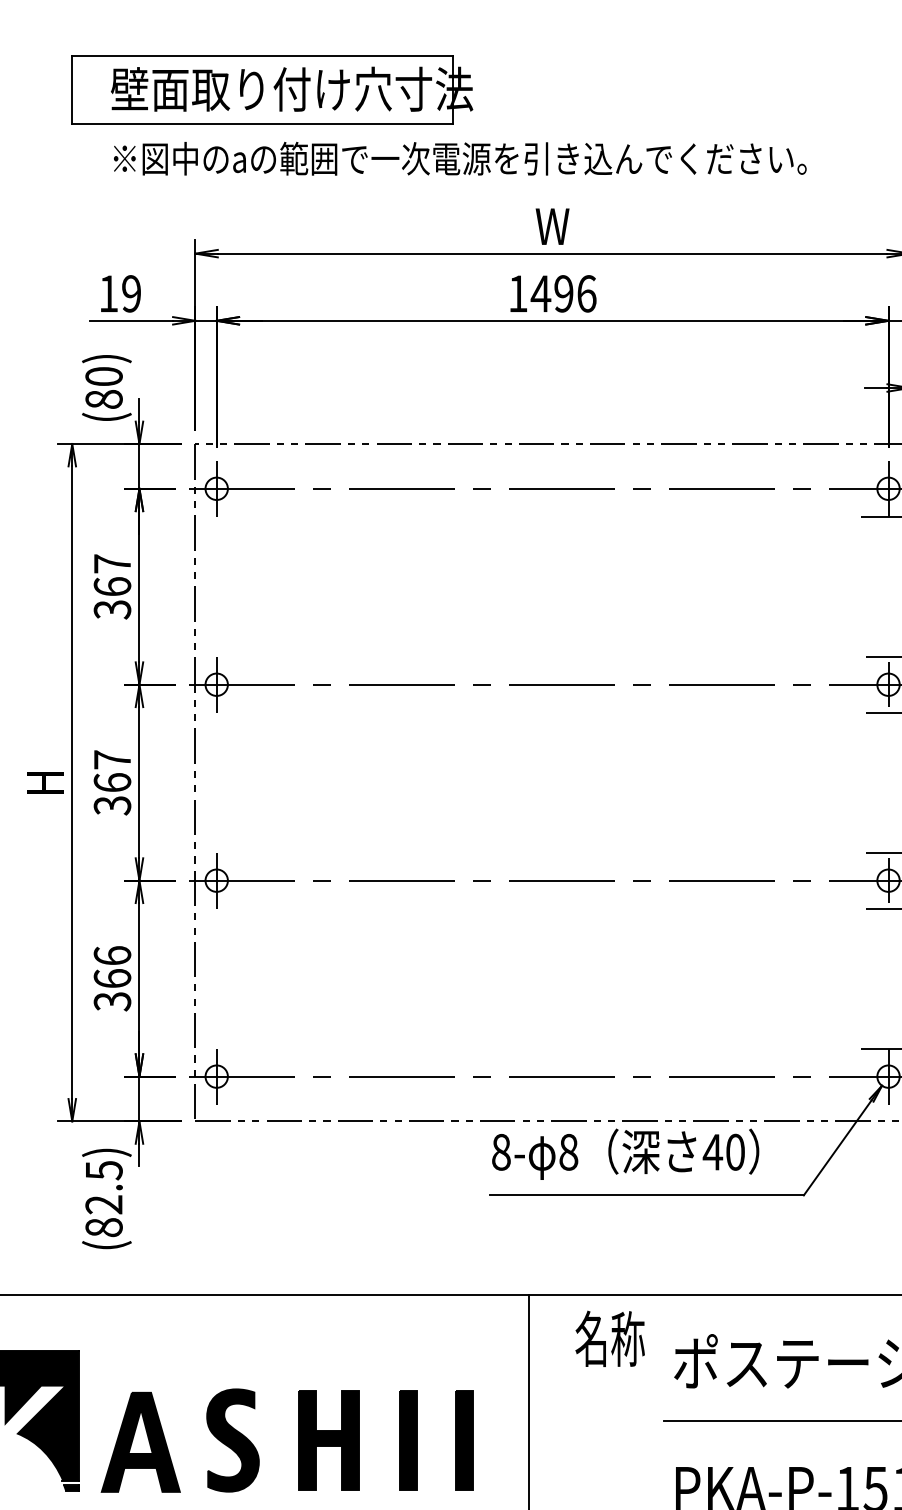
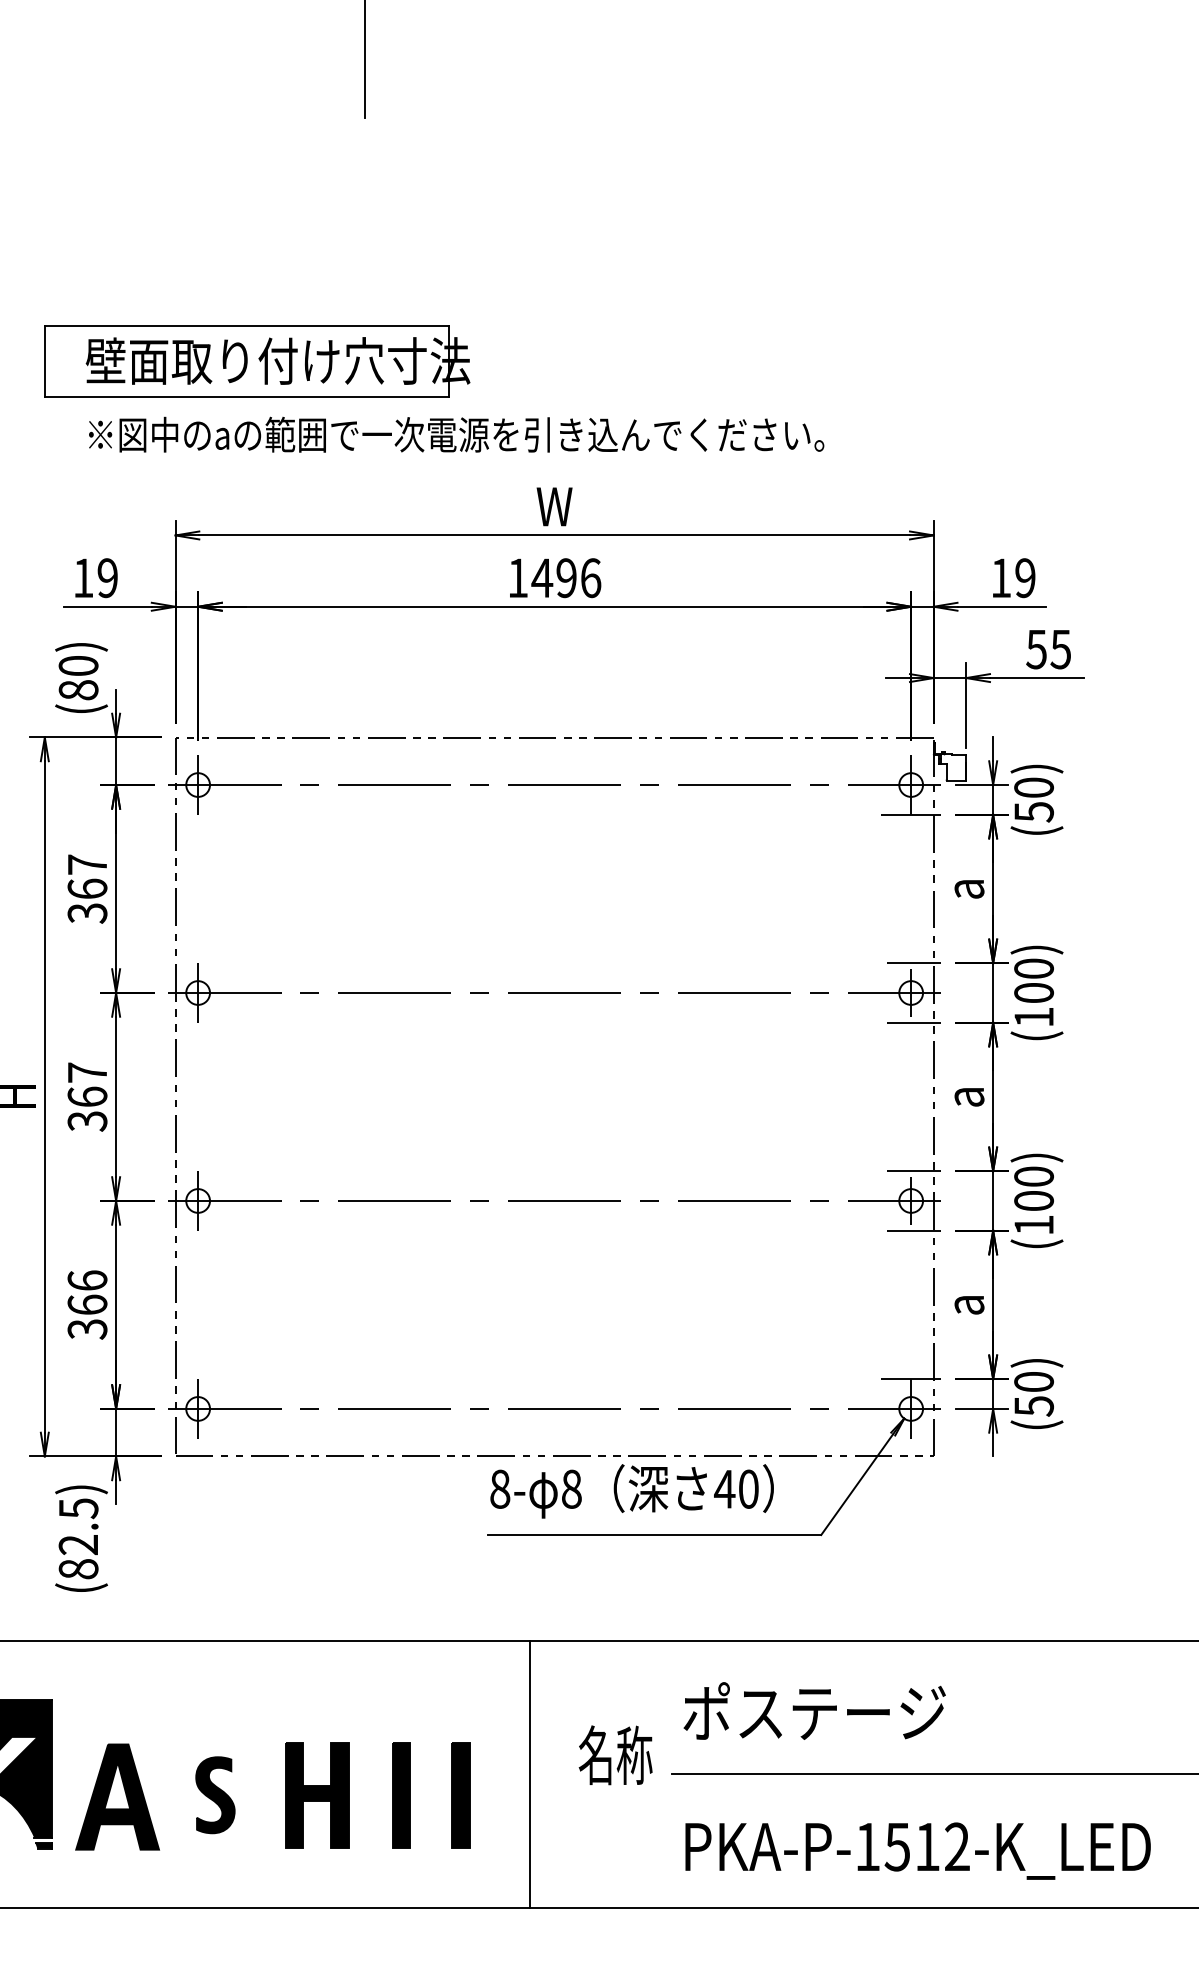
text: (609, 1339) -> (615, 1755), moved
part: (233, 1440) -> (215, 1795), size x0.7

